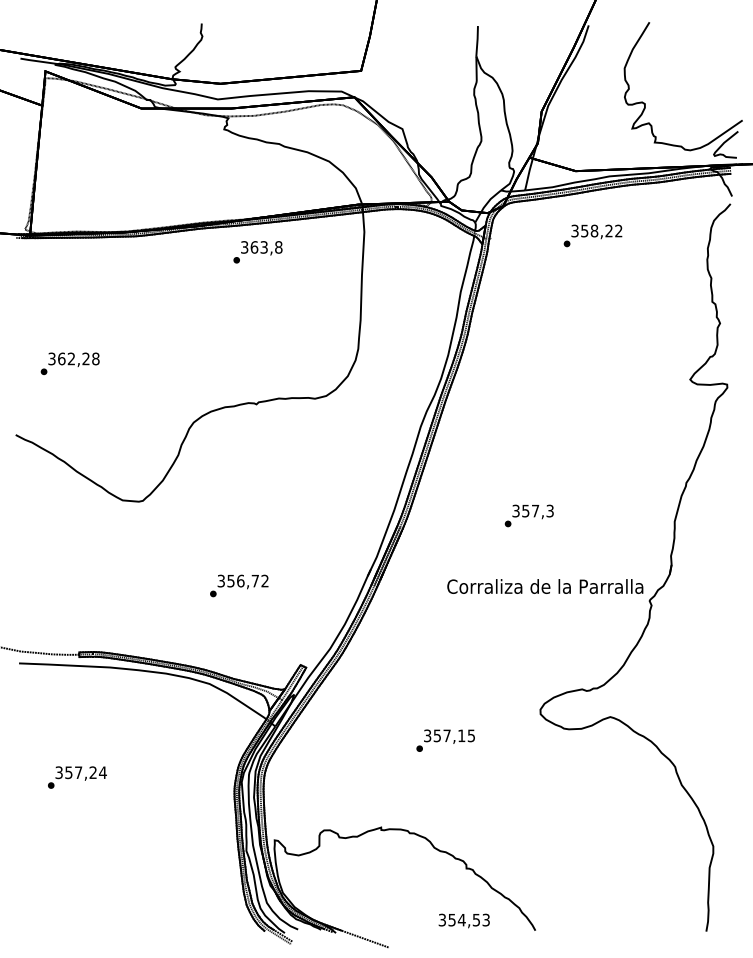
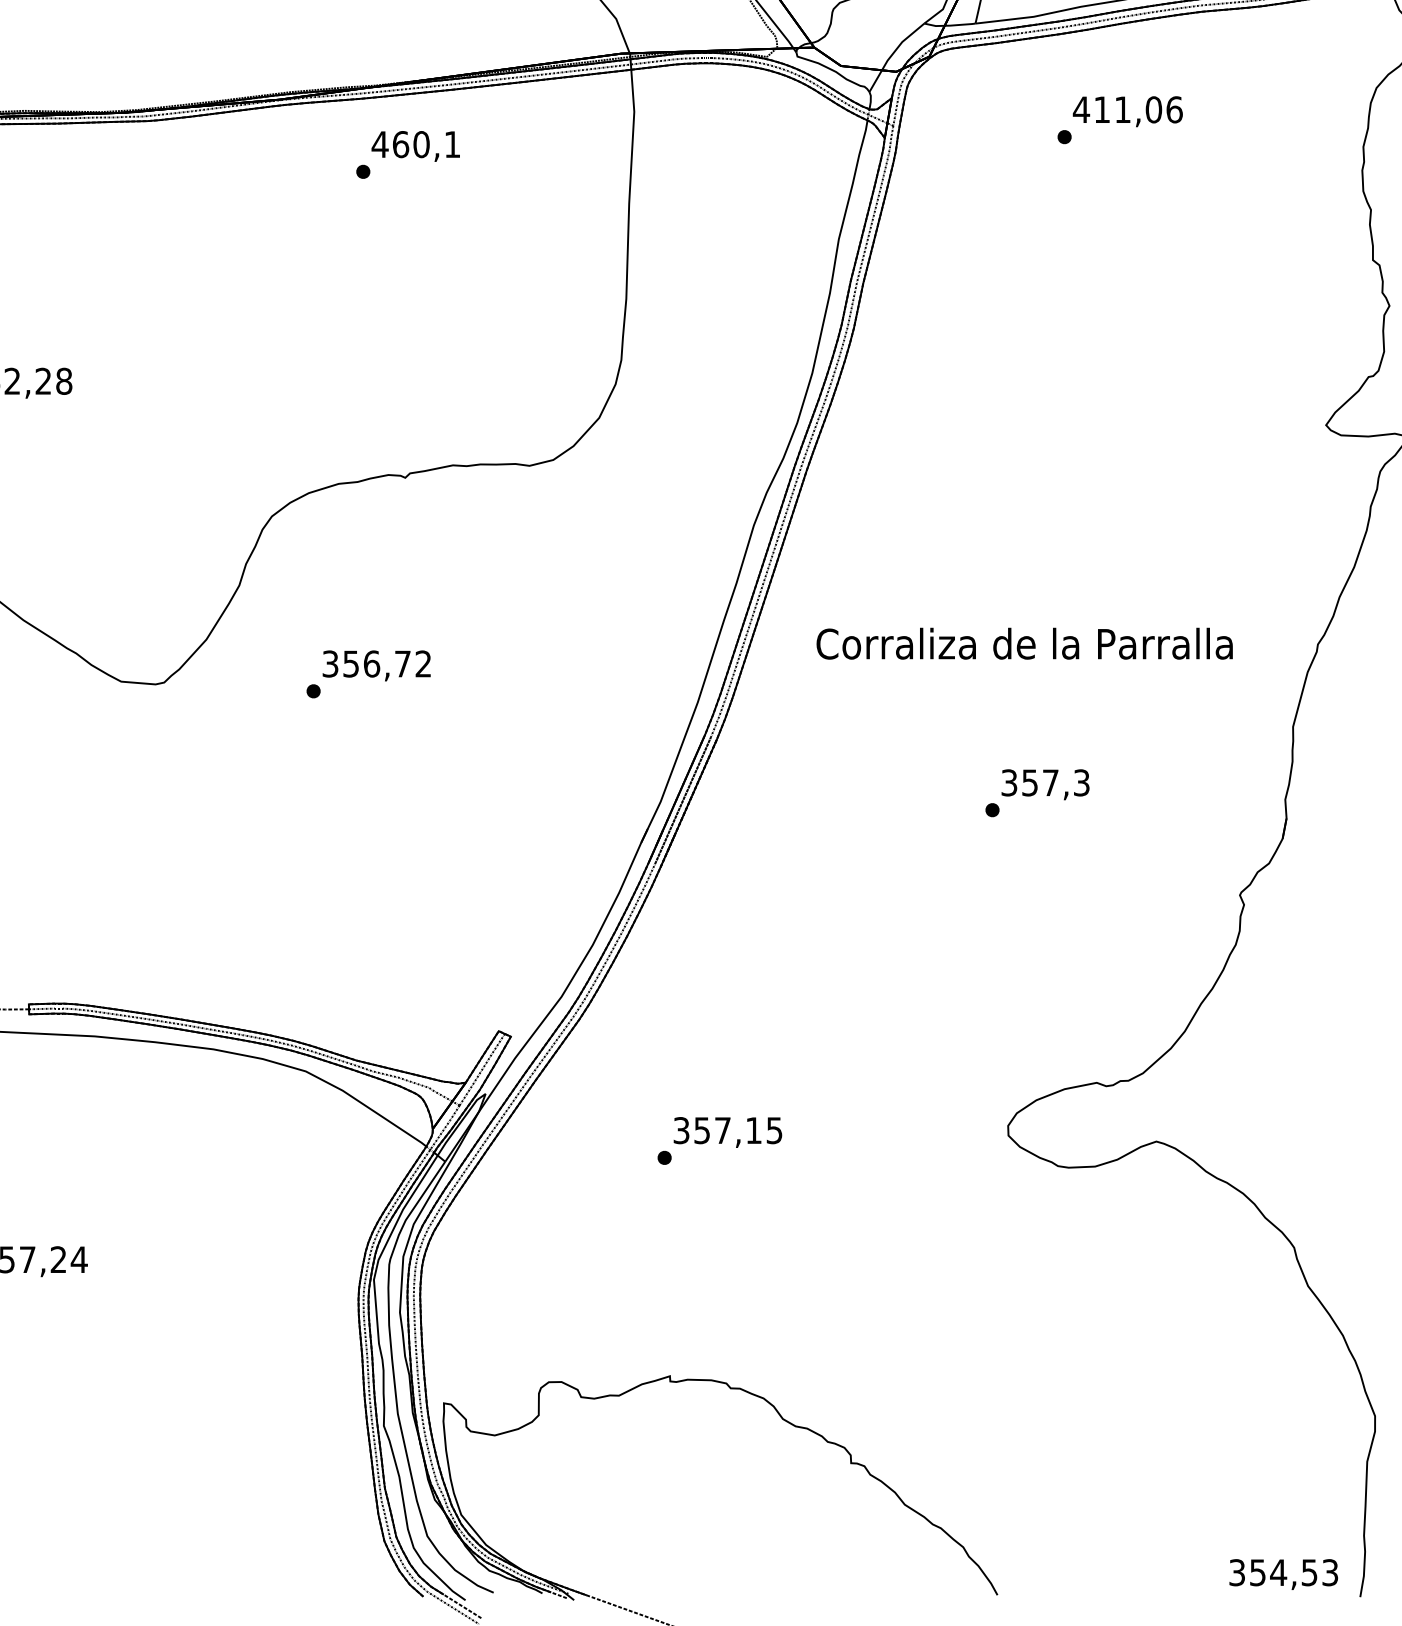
text: (596, 230) -> (1127, 108), 358,22 -> 411,06
text: (261, 247) -> (415, 144), 363,8 -> 460,1
text: (528, 515) -> (1035, 792), moved
text: (239, 585) -> (369, 673), moved
text: (545, 586) -> (1025, 643), moved
text: (445, 740) -> (719, 1140), moved
text: (463, 920) -> (1282, 1573), moved

